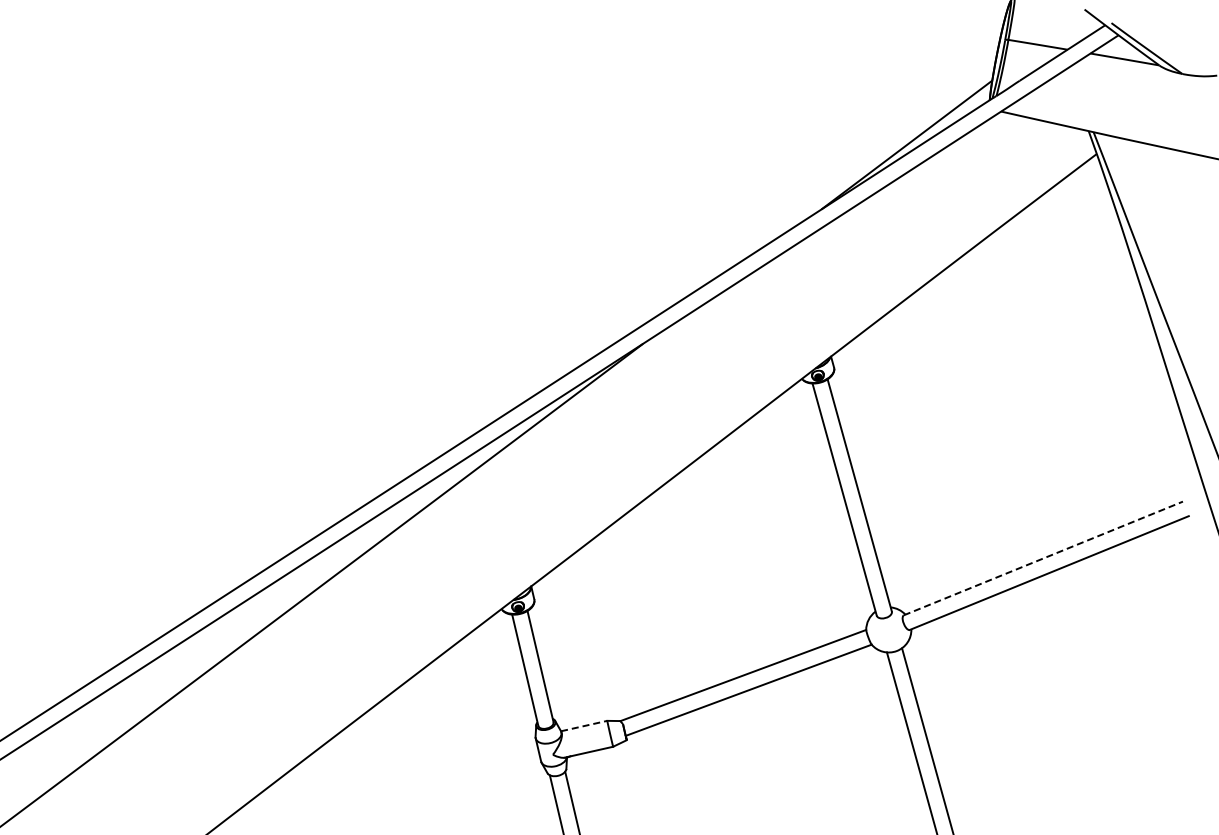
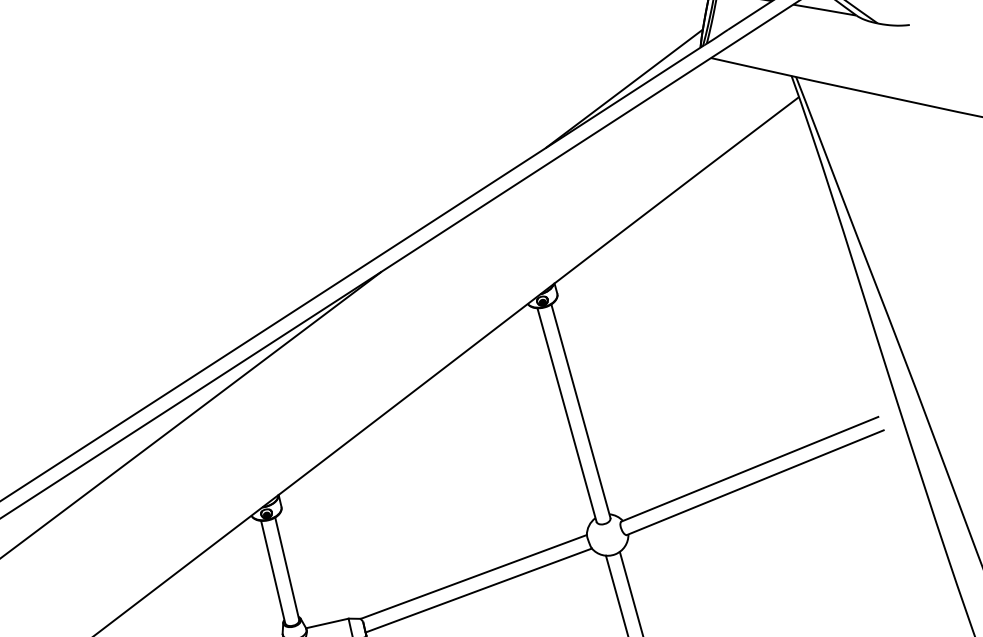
line: (1043, 558) -> (750, 469), dashed -> solid
line: (584, 726) -> (327, 623), dashed -> solid

